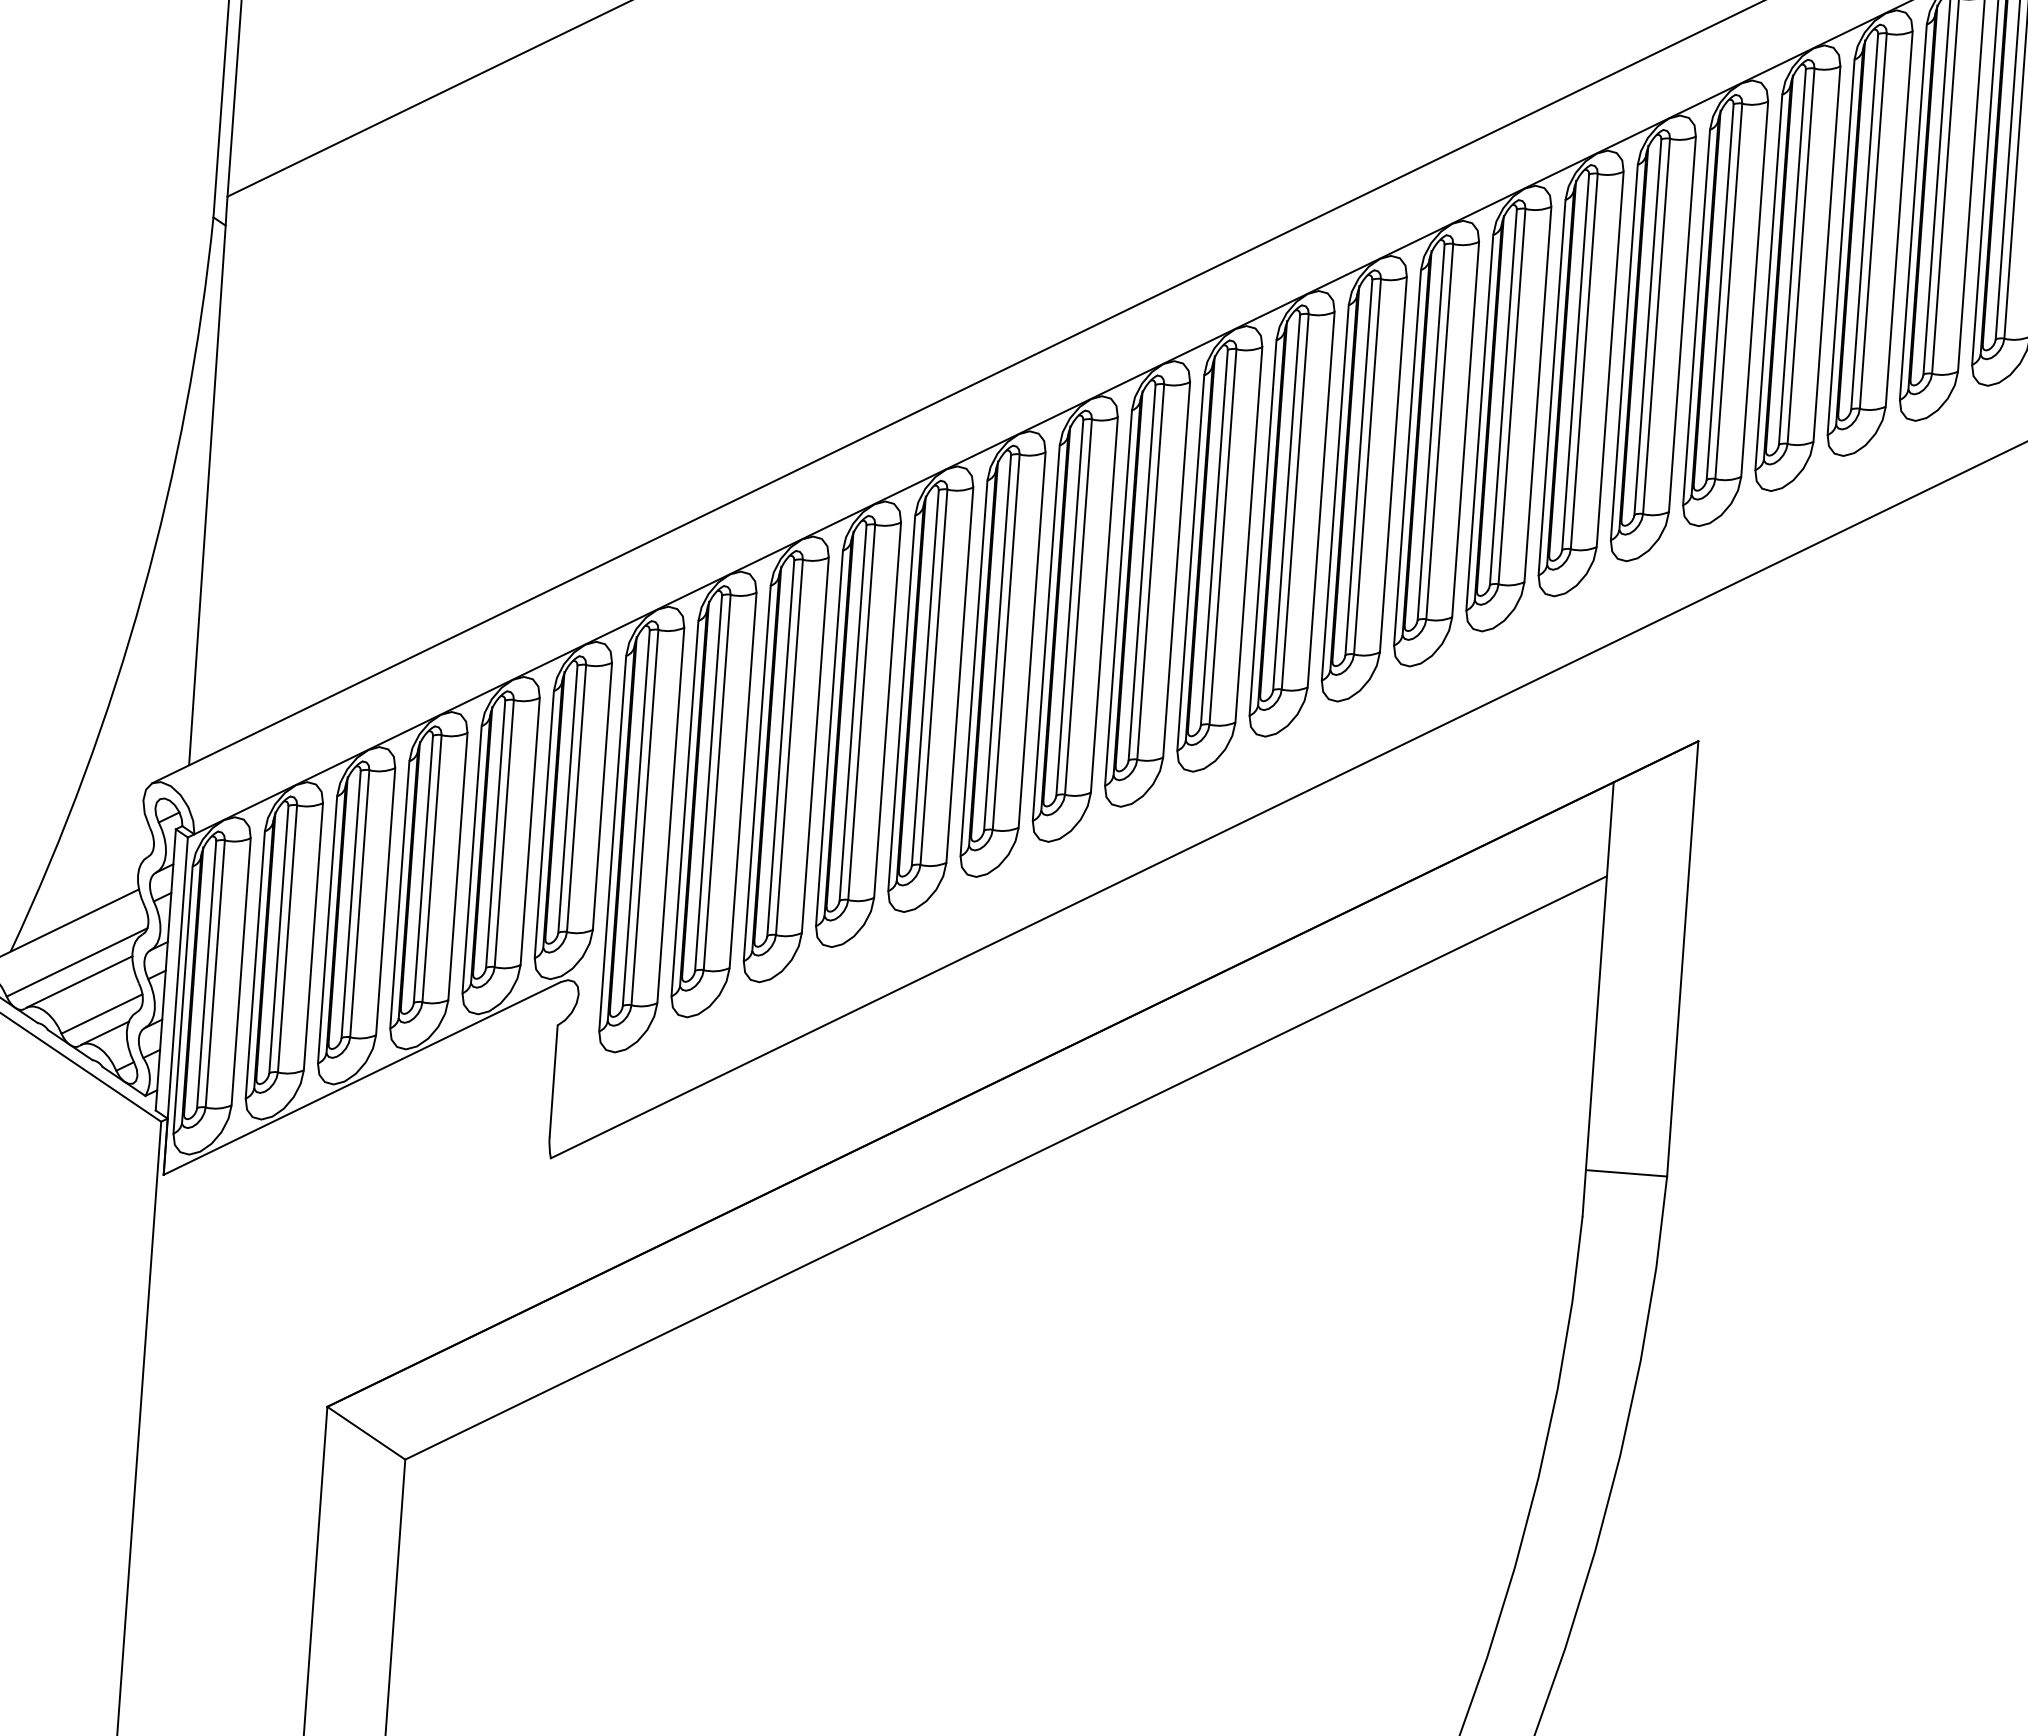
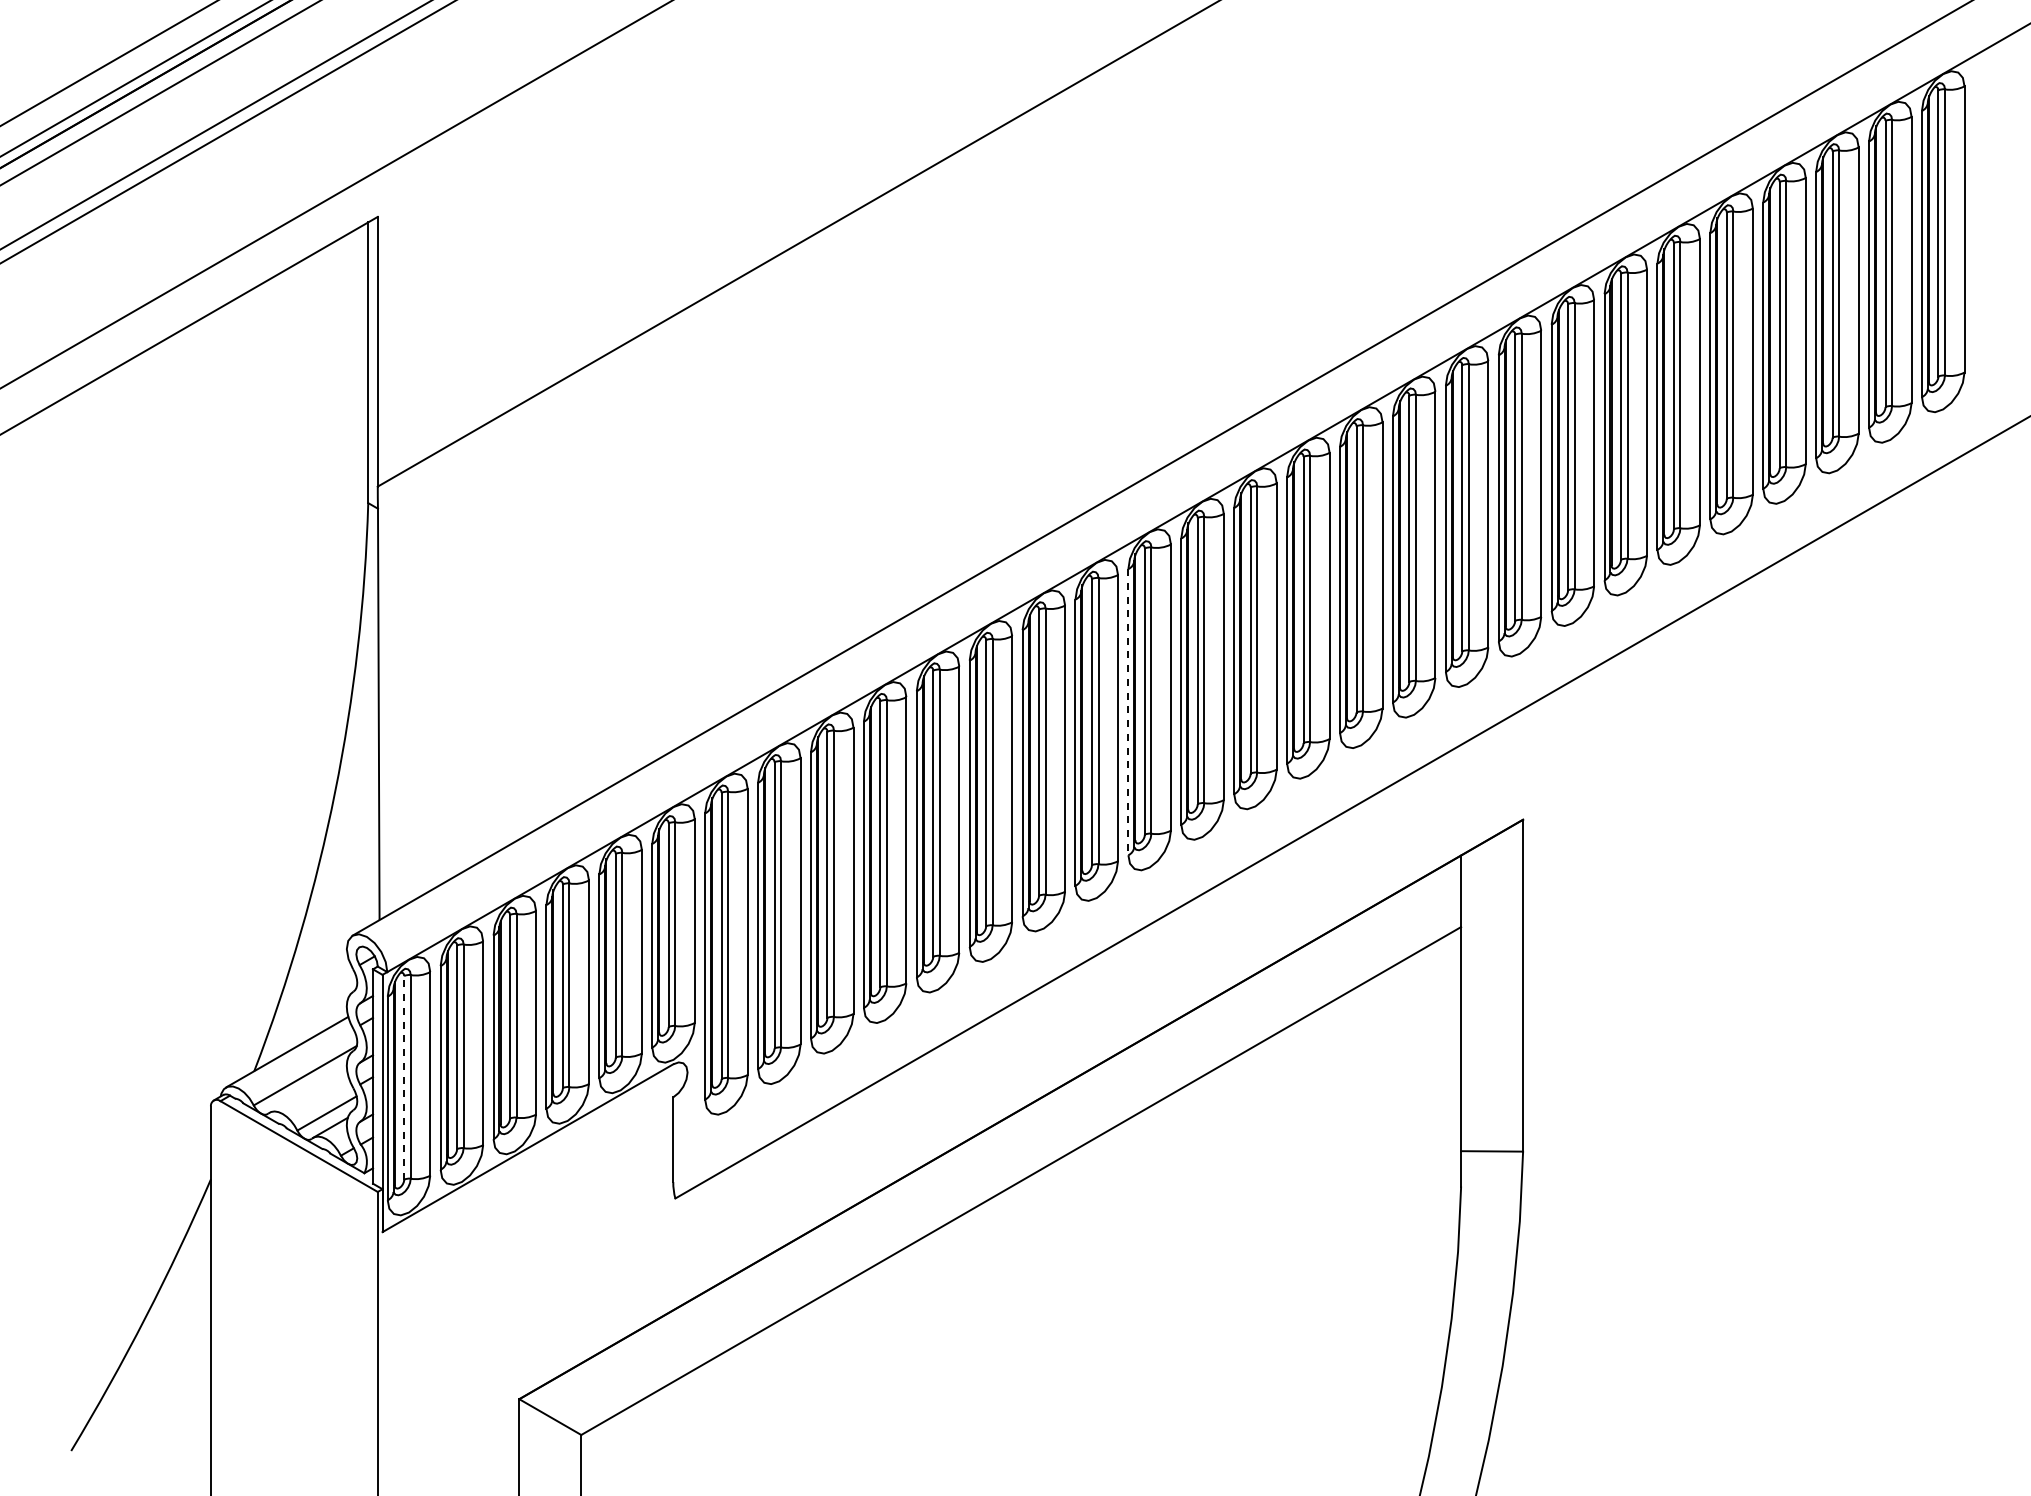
line: (1190, 563) -> (1128, 712), solid -> dashed
line: (207, 974) -> (404, 1077), solid -> dashed
line: (78, 982) -> (307, 1090), removed

